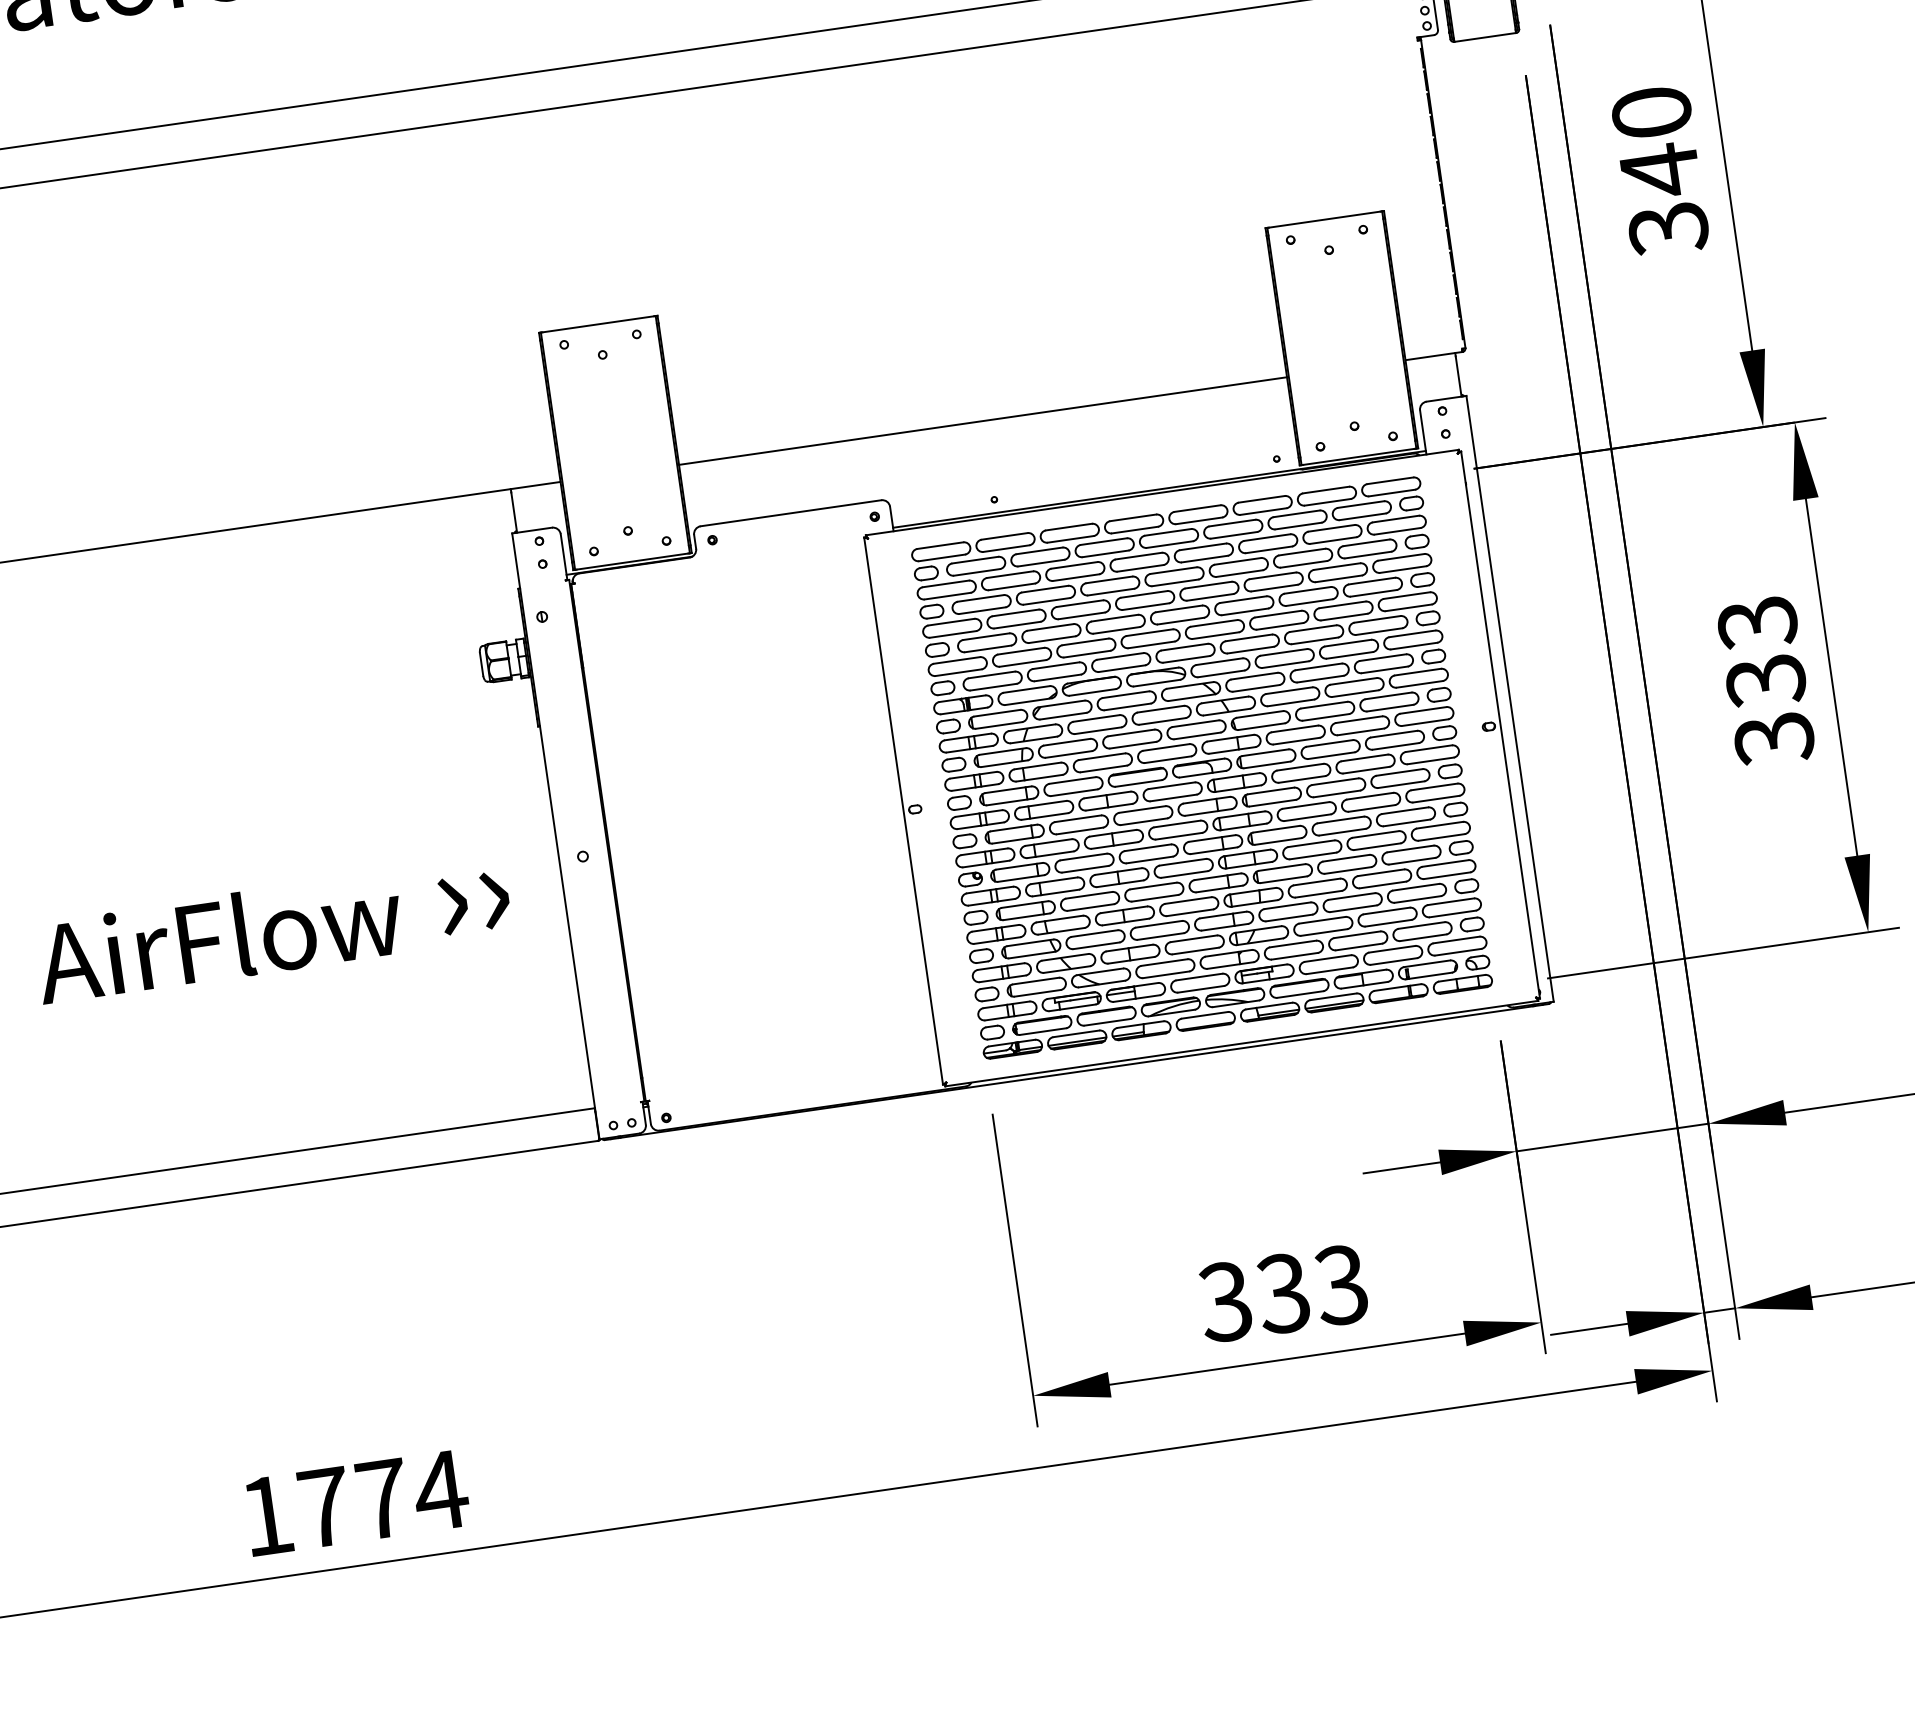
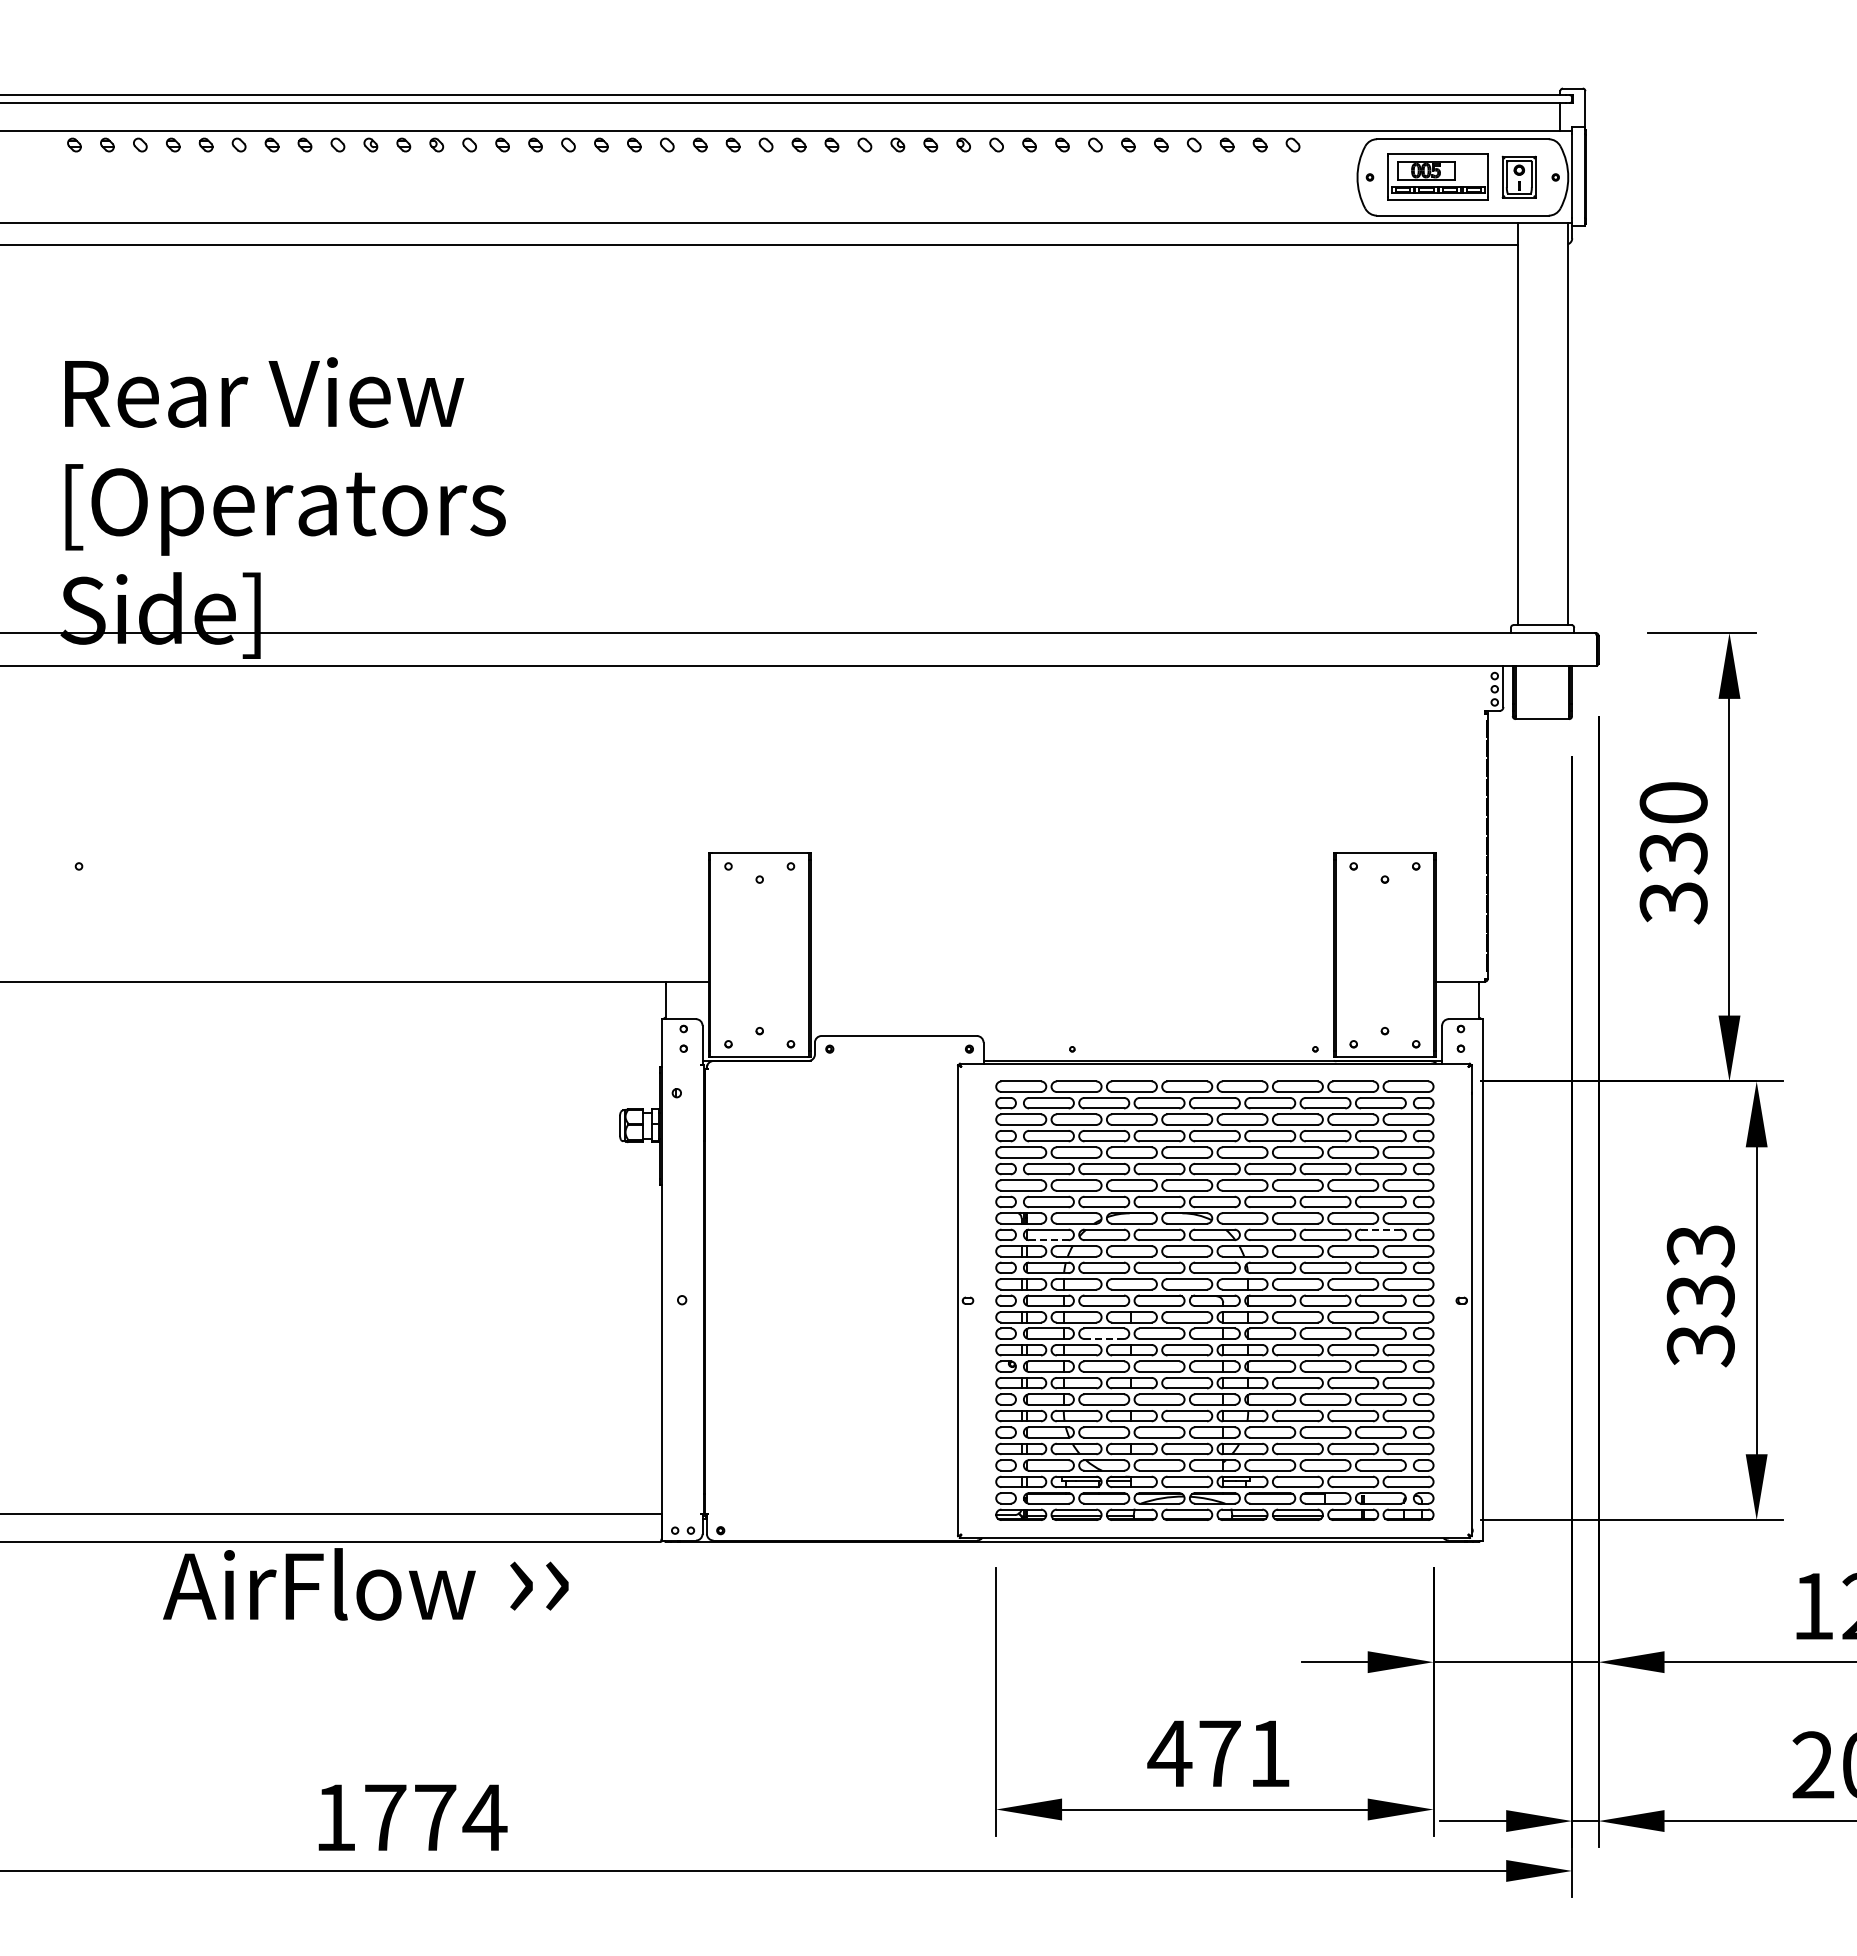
text: (1659, 170) -> (1673, 852), 340 -> 330
line: (982, 421) -> (1071, 981), removed
line: (1382, 657) -> (1380, 1229), solid -> dashed
line: (998, 725) -> (1048, 1240), solid -> dashed
line: (1080, 831) -> (1104, 1339), solid -> dashed
text: (272, 930) -> (365, 1584), moved
text: (1282, 1293) -> (1218, 1753), 333 -> 471

